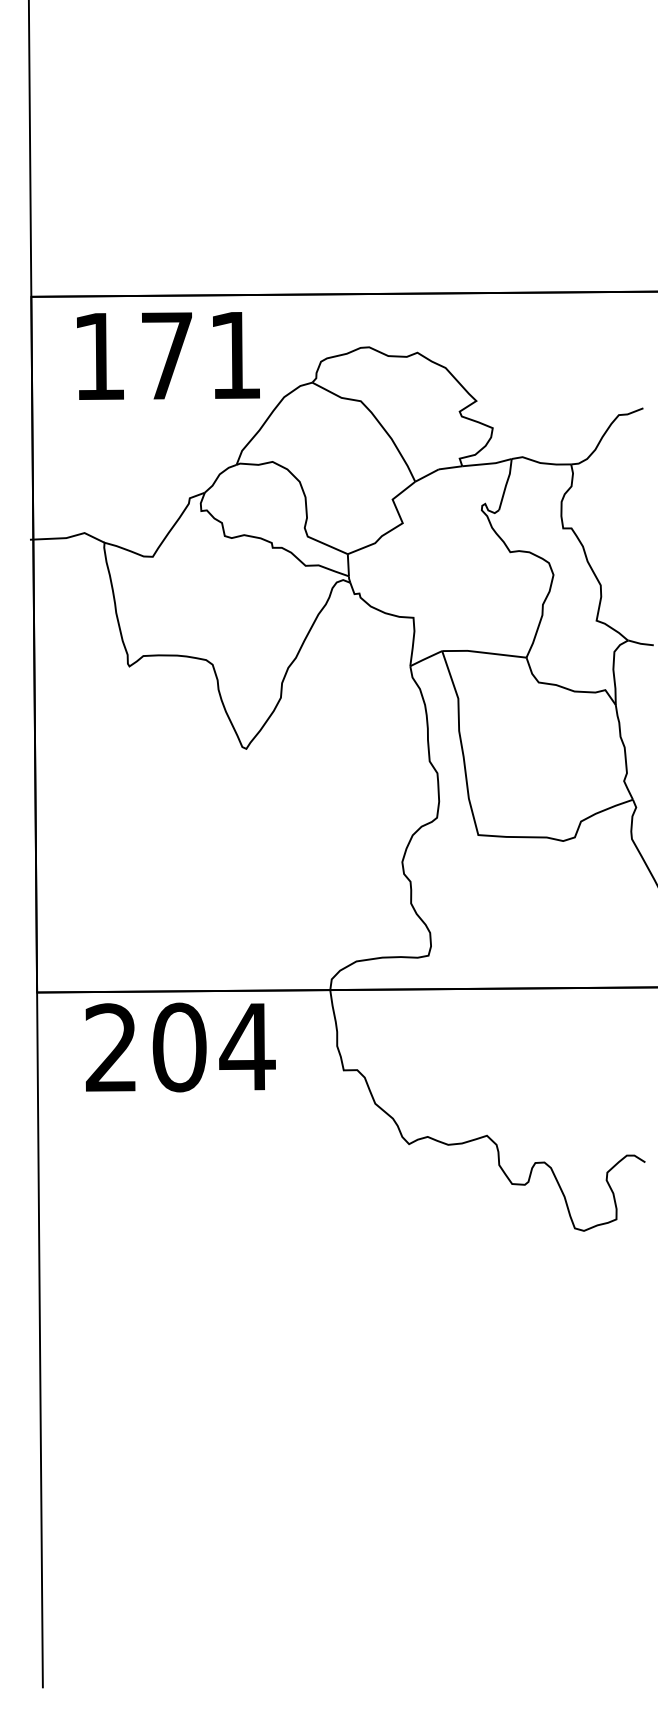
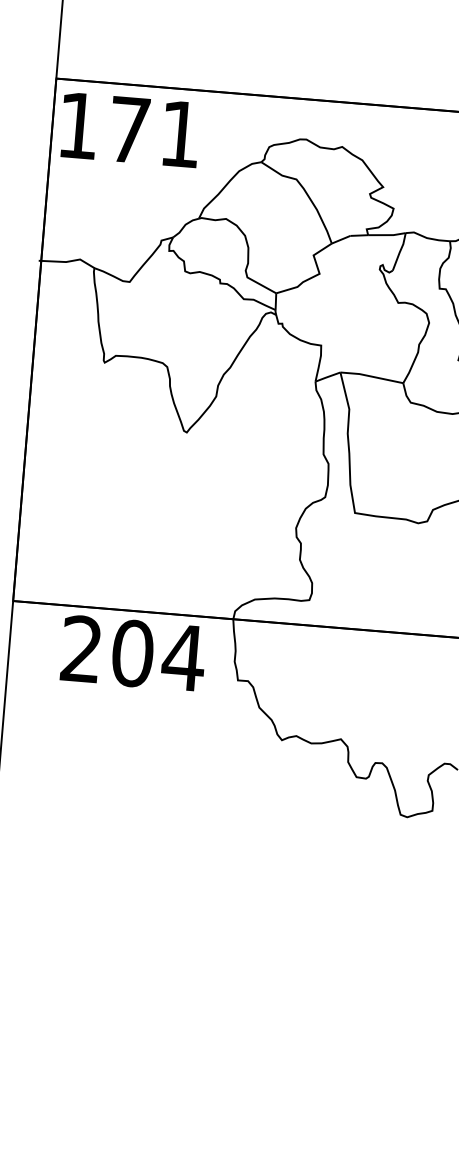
text: (168, 355) -> (130, 129), moved
text: (180, 1047) -> (133, 653), moved

